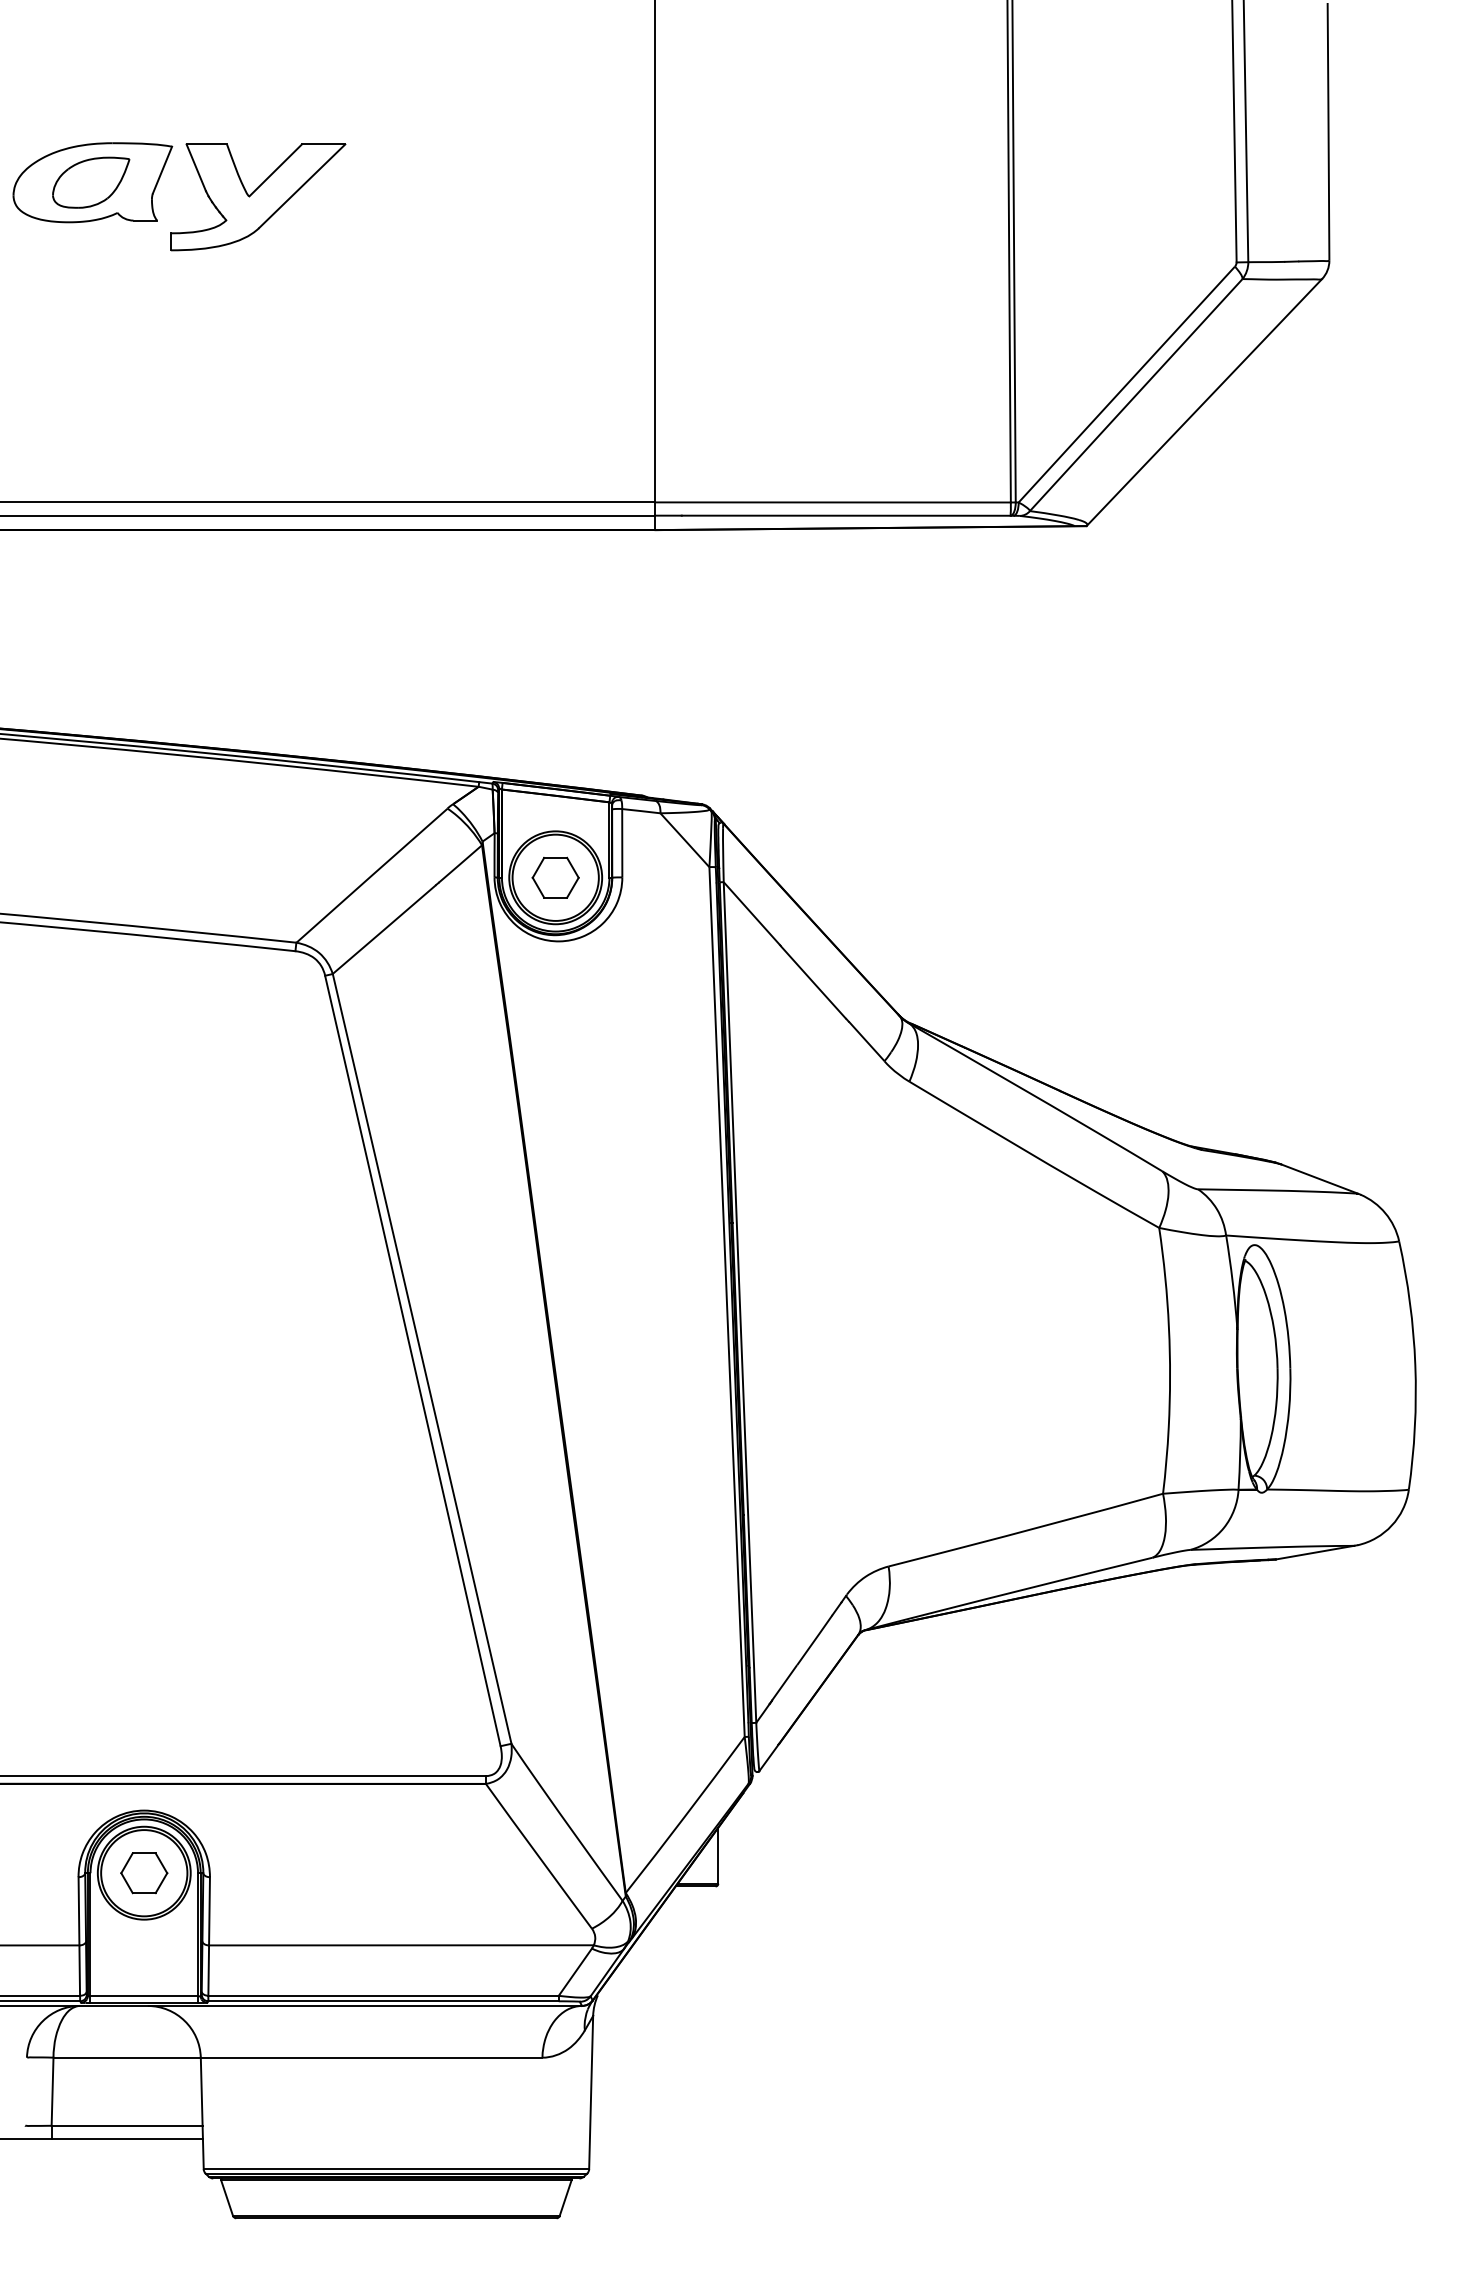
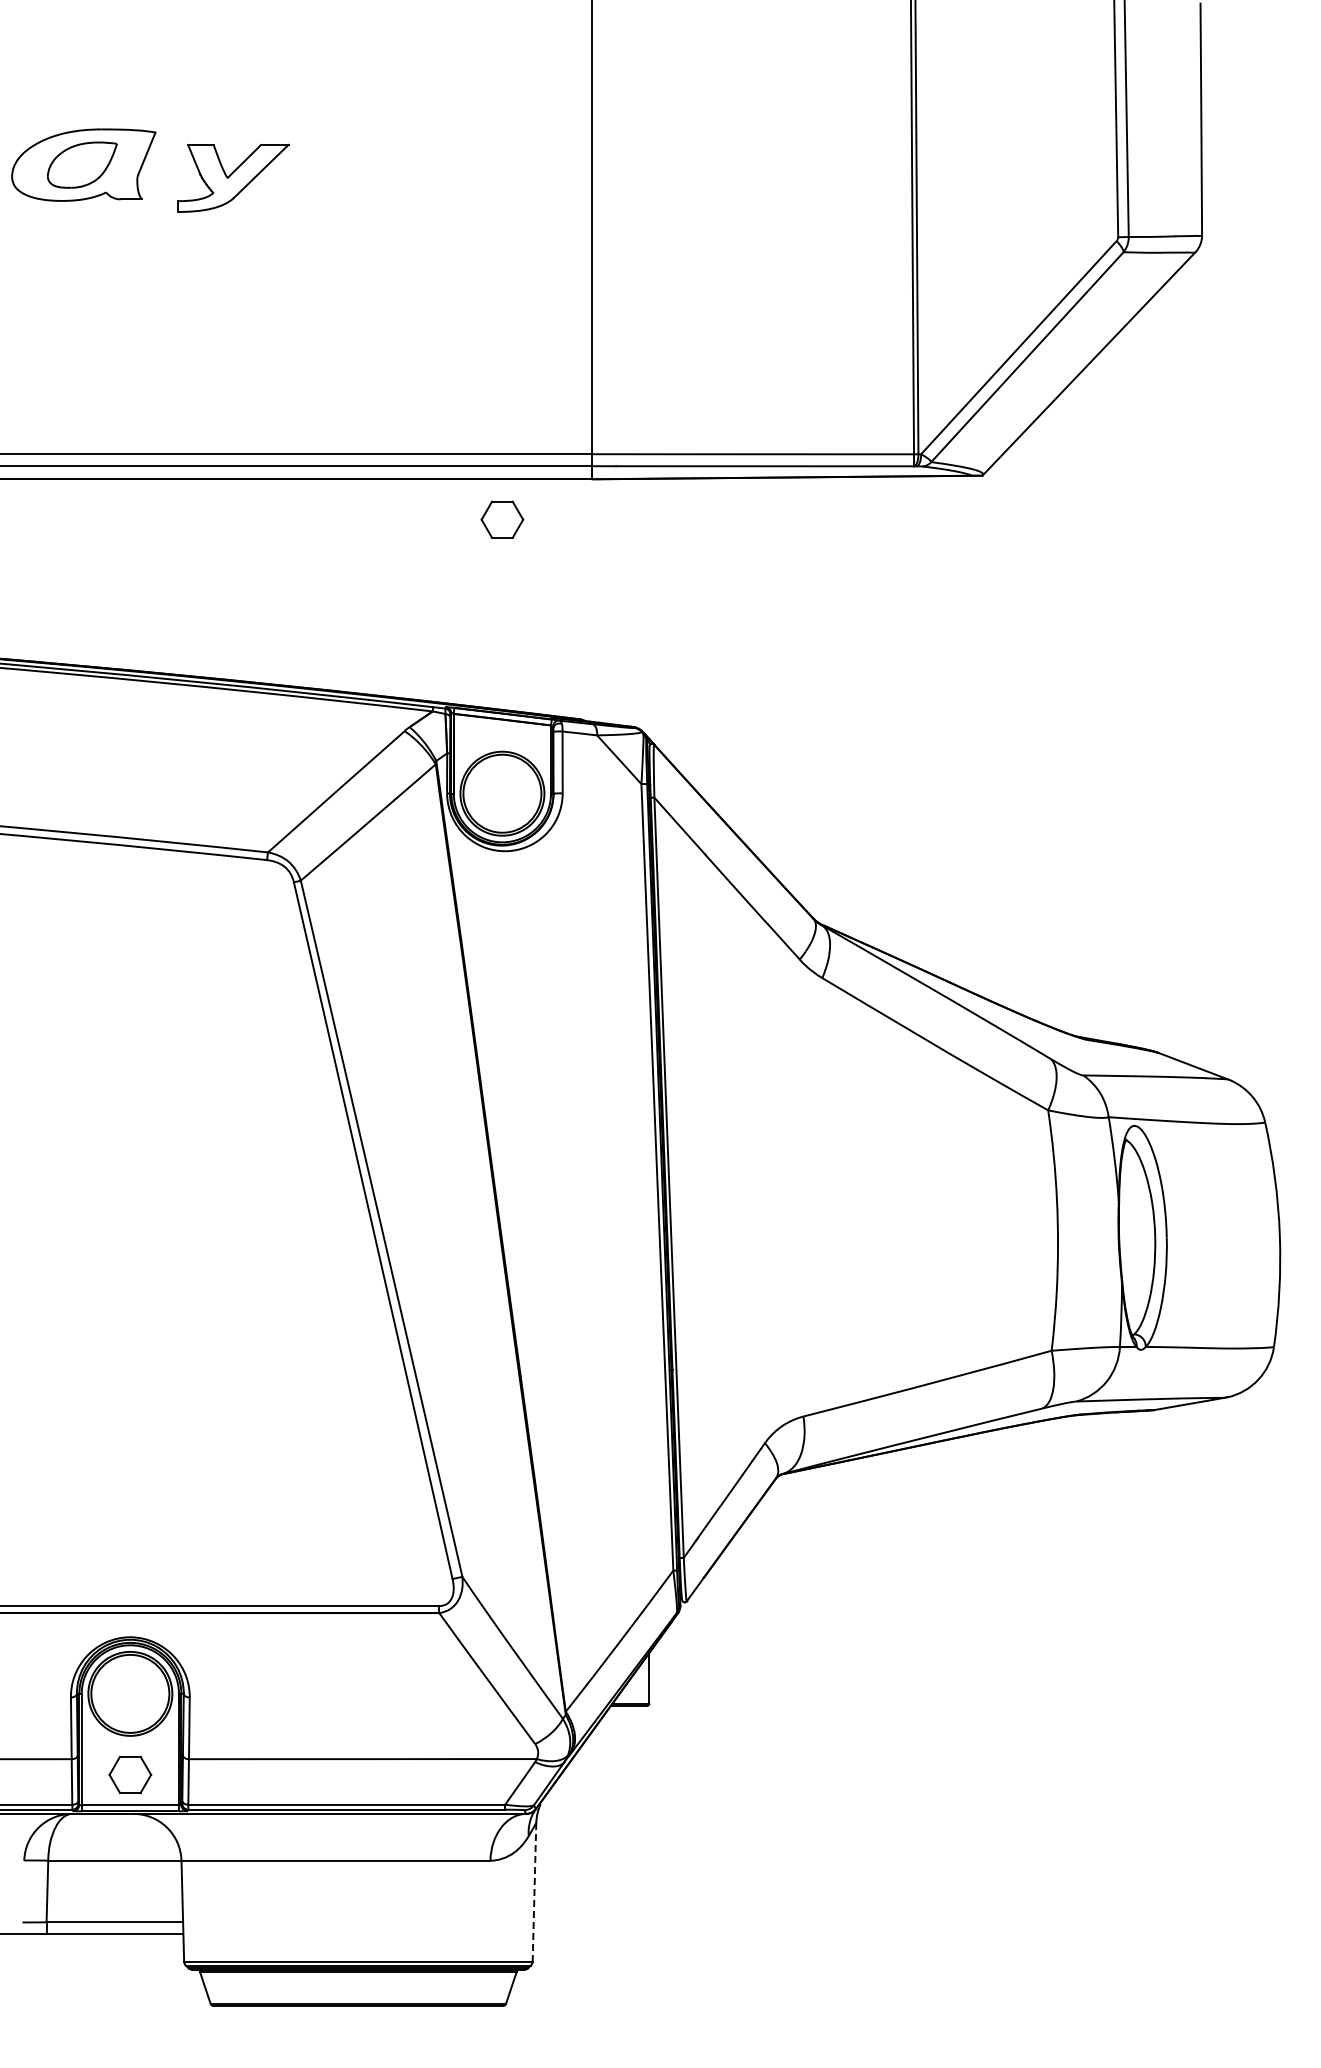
part: (258, 197) -> (233, 178), size x0.7
part: (555, 877) -> (502, 519), moved
part: (144, 1872) -> (130, 1774), moved
line: (591, 2092) -> (534, 1892), solid -> dashed

